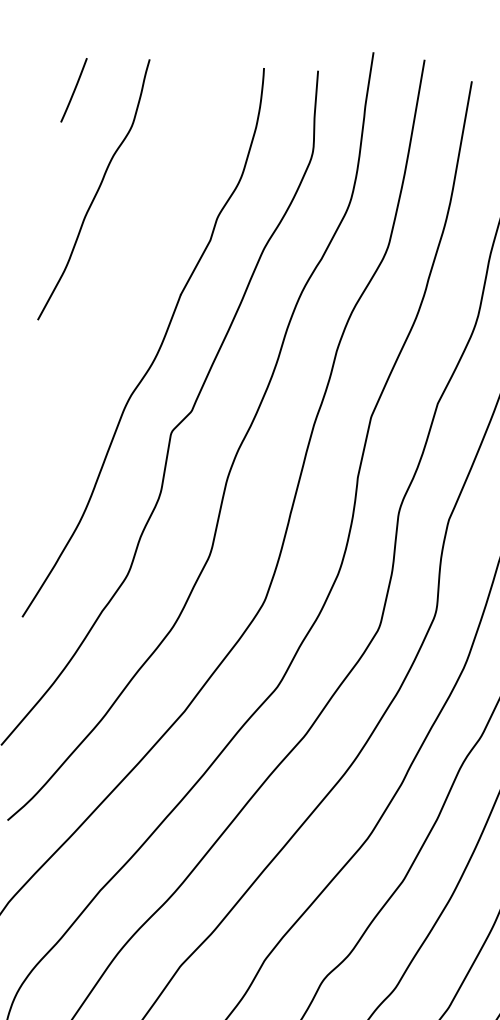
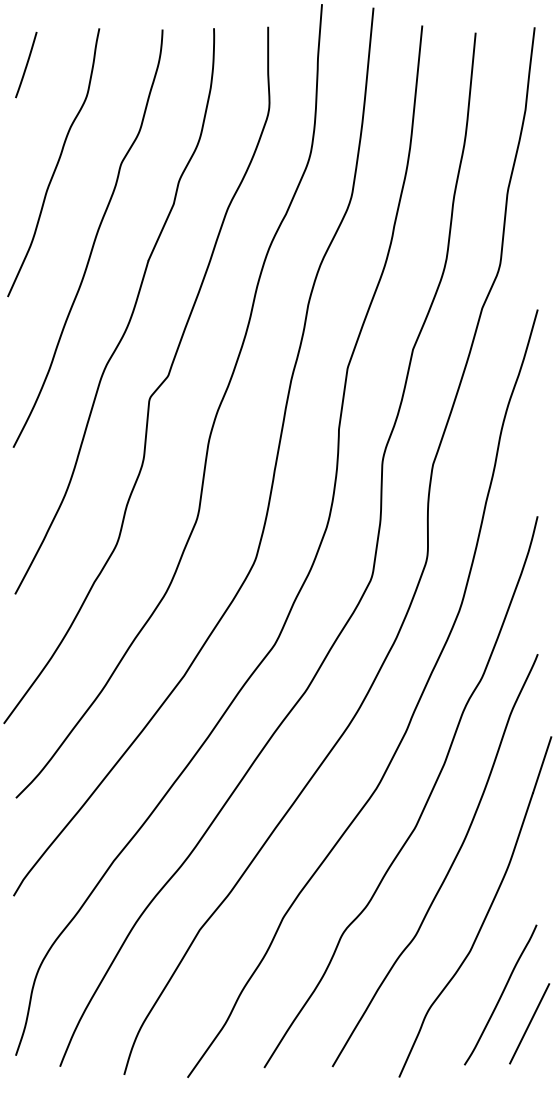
curve: (127, 271) -> (93, 241), added

